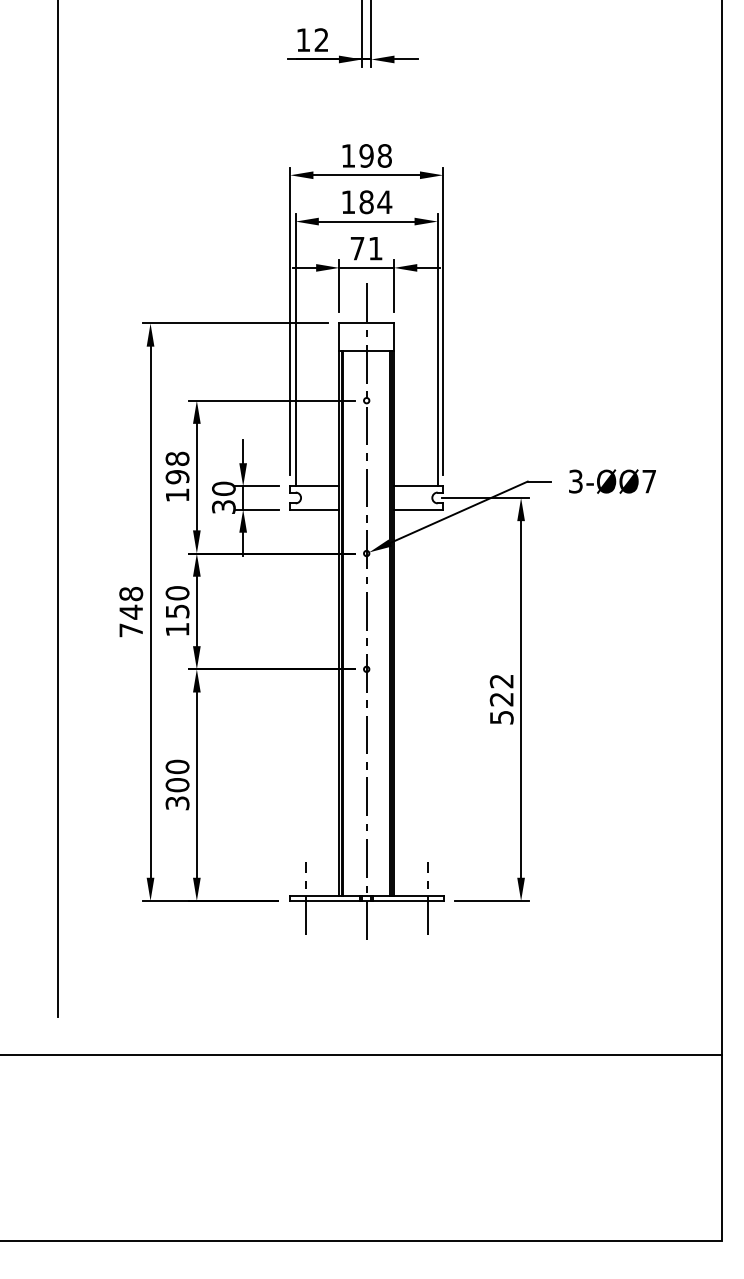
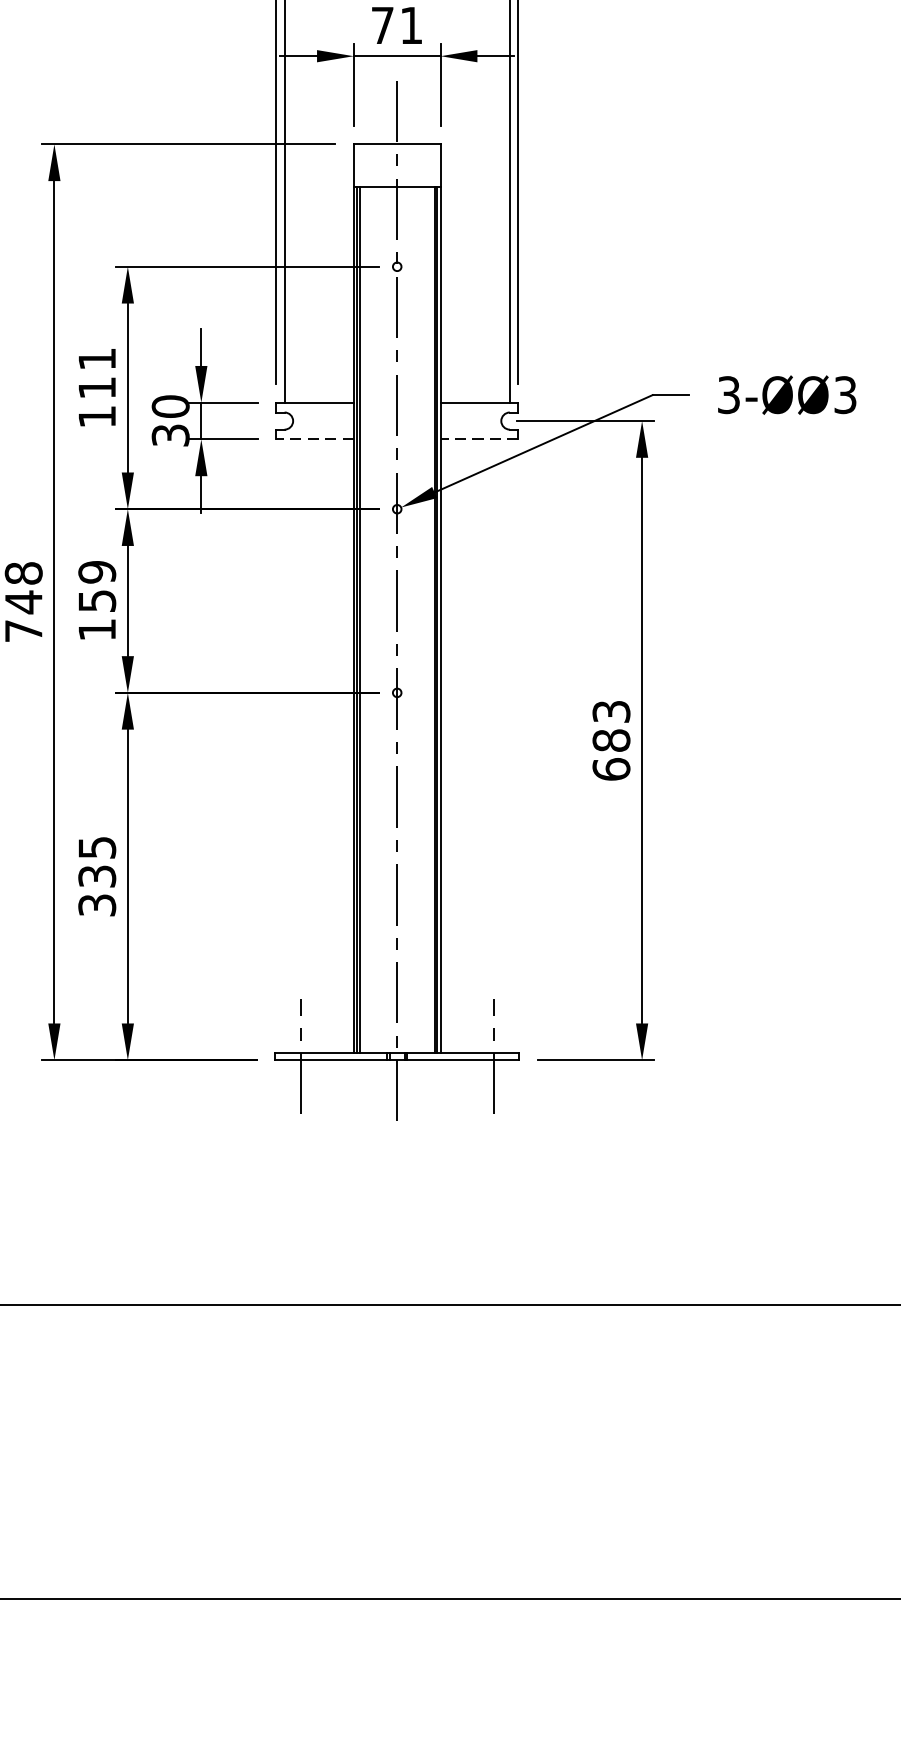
text: (177, 467) -> (97, 372), 198 -> 111
text: (649, 481) -> (845, 394), 3-ØØ7 -> 3-ØØ3
line: (314, 509) -> (314, 439), solid -> dashed
line: (418, 509) -> (479, 439), solid -> dashed
text: (177, 593) -> (97, 572), 150 -> 159
text: (501, 699) -> (611, 740), 522 -> 683
text: (177, 775) -> (97, 861), 300 -> 335

